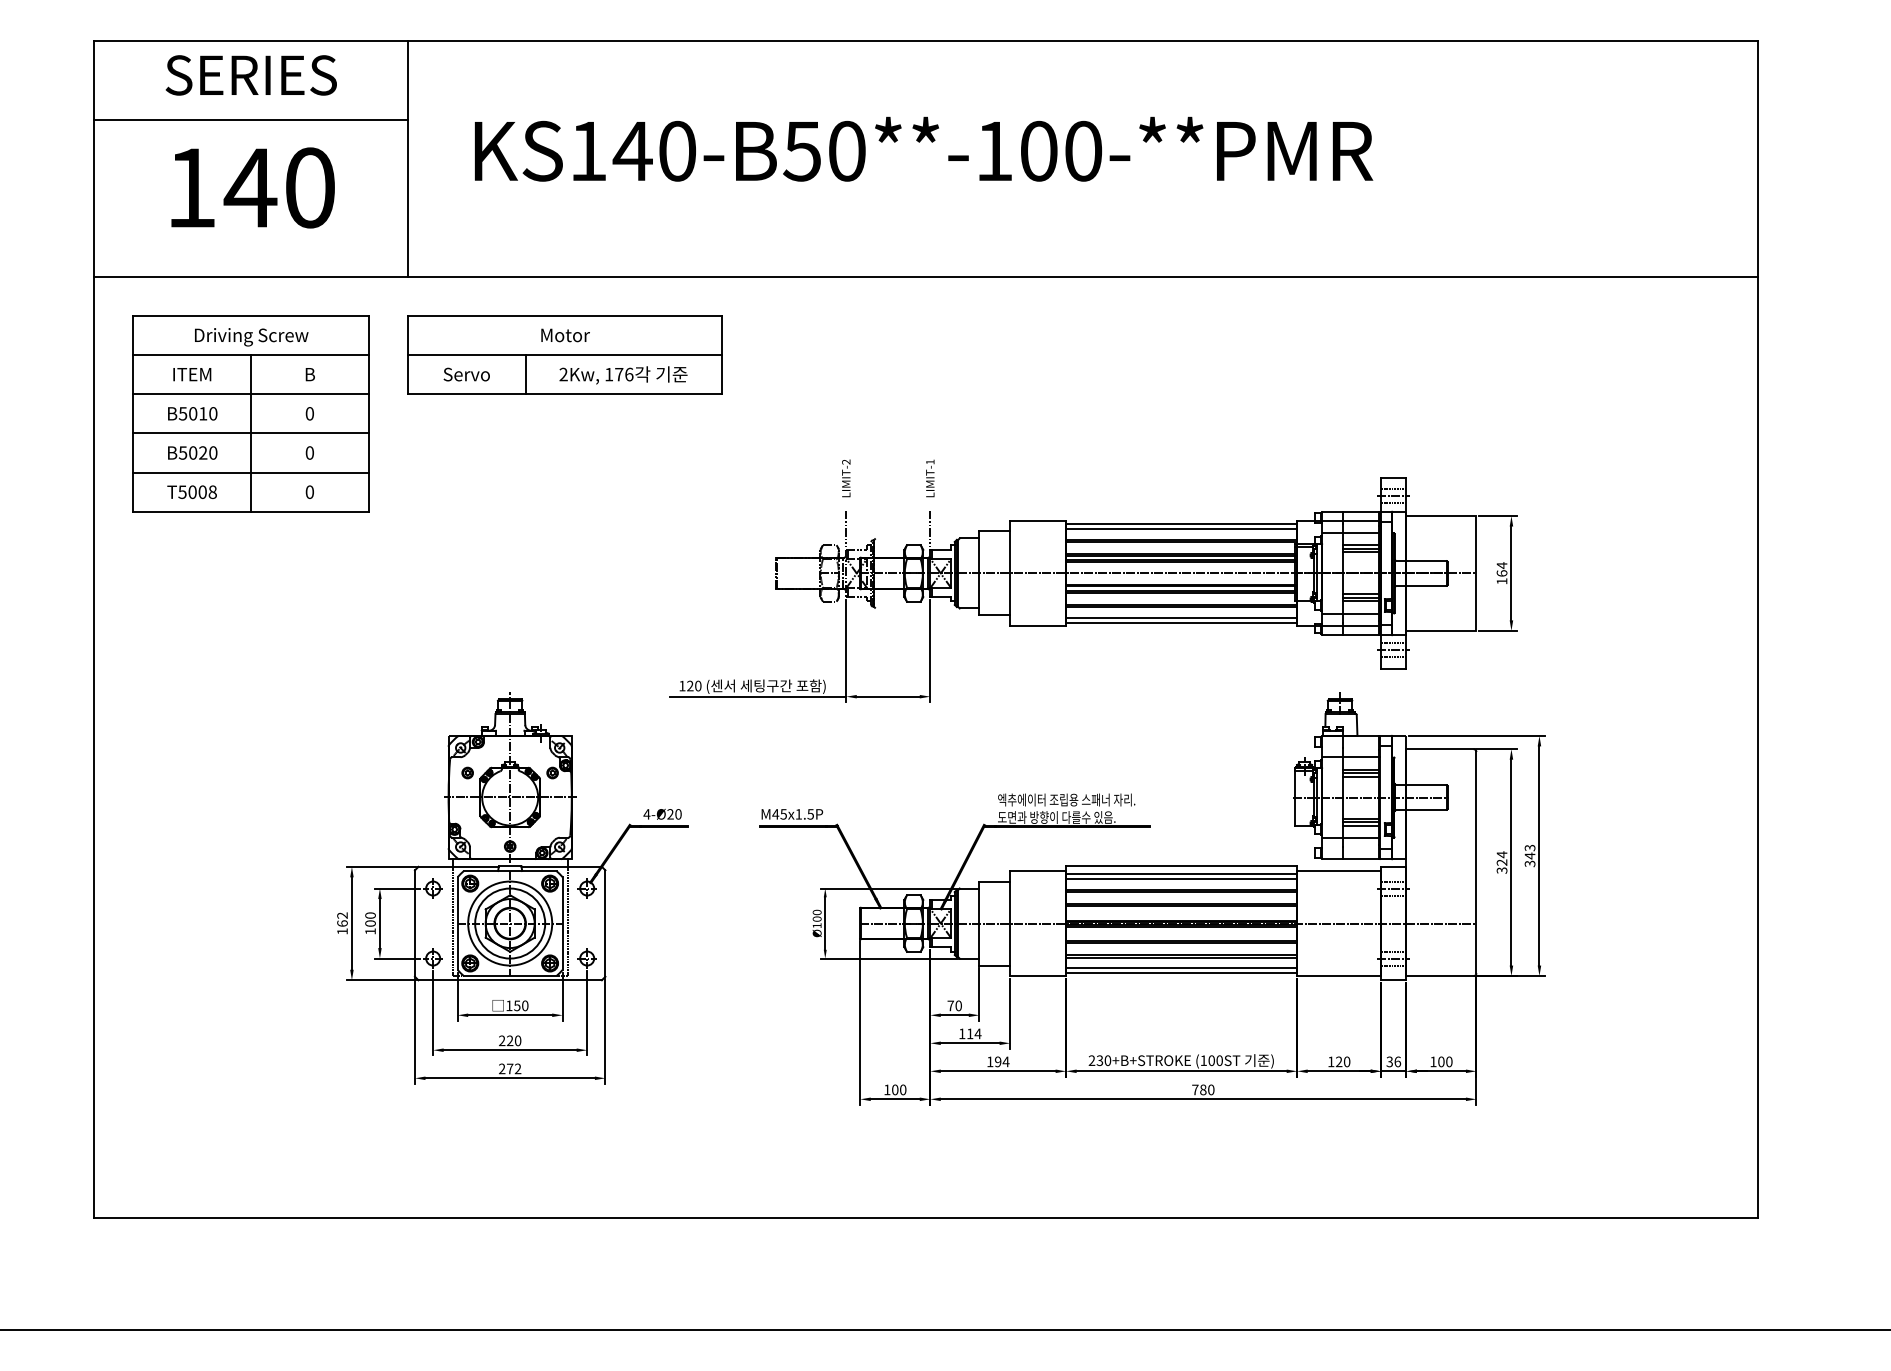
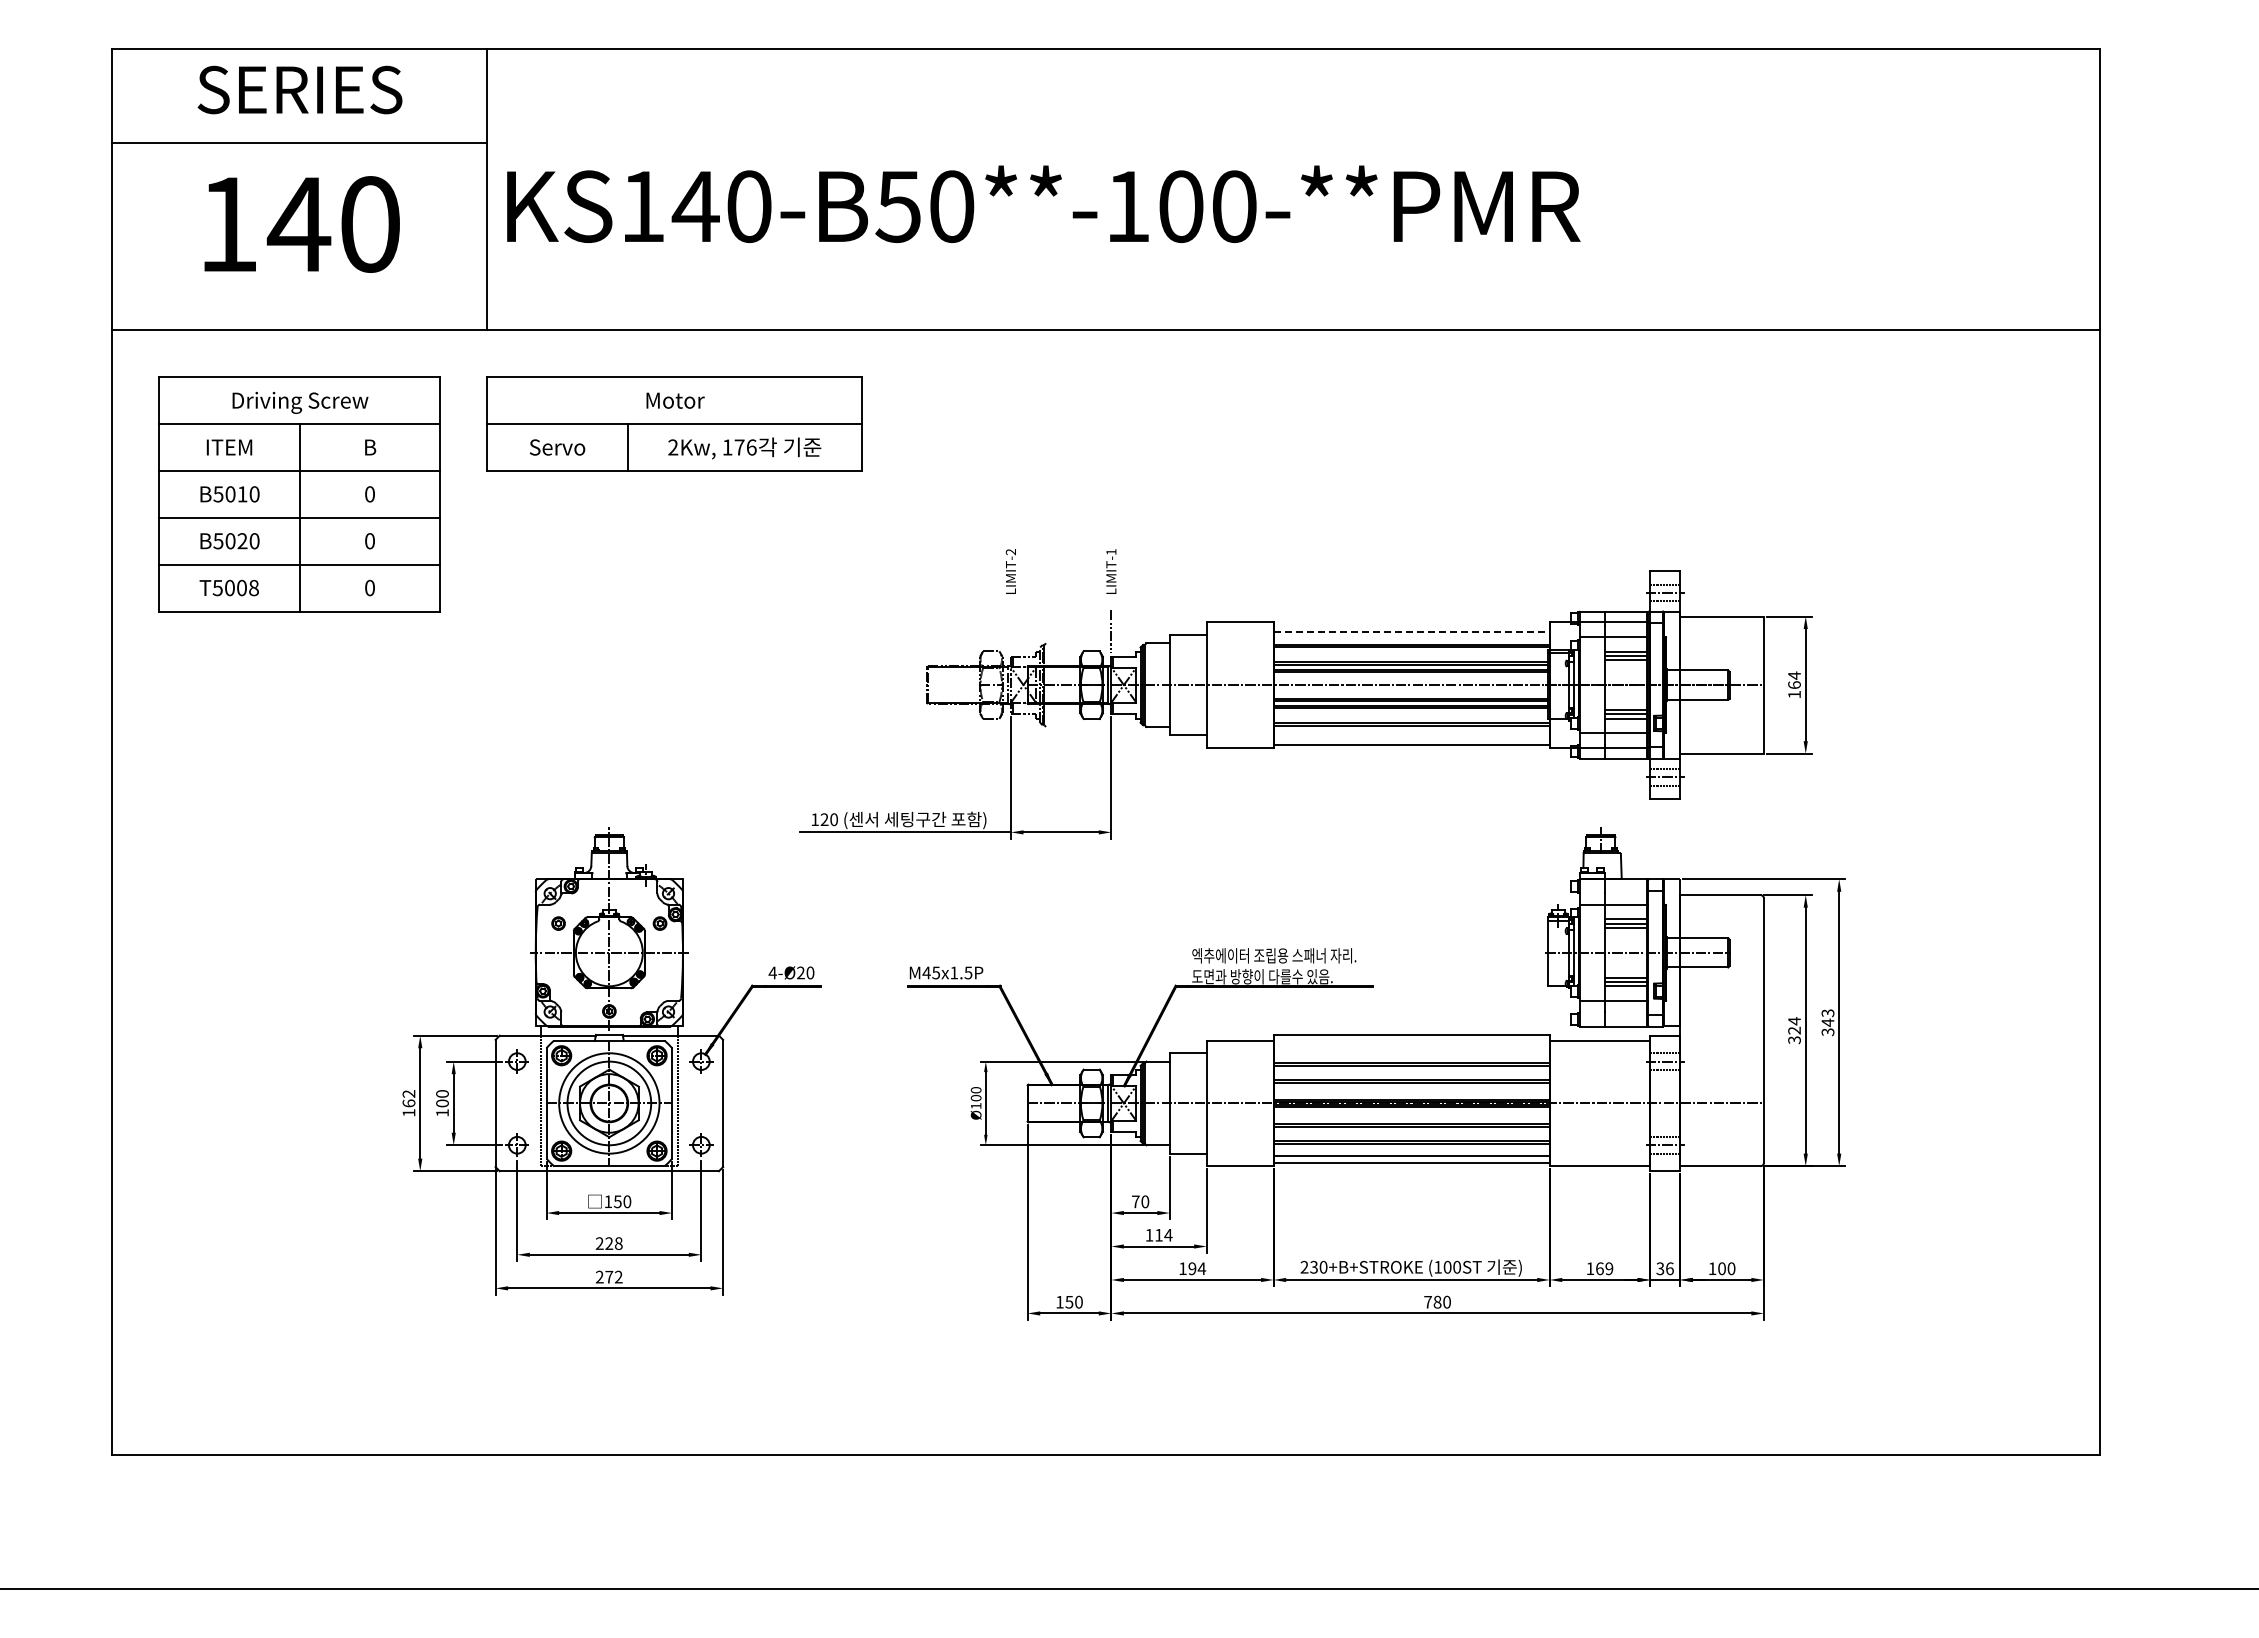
text: (923, 148) -> (1043, 203), moved
line: (1181, 523) -> (1411, 625), removed
line: (845, 528) -> (1010, 631), removed
line: (1182, 529) -> (1412, 632), solid -> dashed
line: (1181, 617) -> (1411, 737), removed
line: (1181, 874) -> (1411, 1044), removed
line: (1181, 879) -> (1411, 1050), removed
text: (517, 1040) -> (618, 1243), 220 -> 228
text: (1343, 1061) -> (1604, 1268), 120 -> 169
text: (895, 1089) -> (1069, 1301), 100 -> 150

